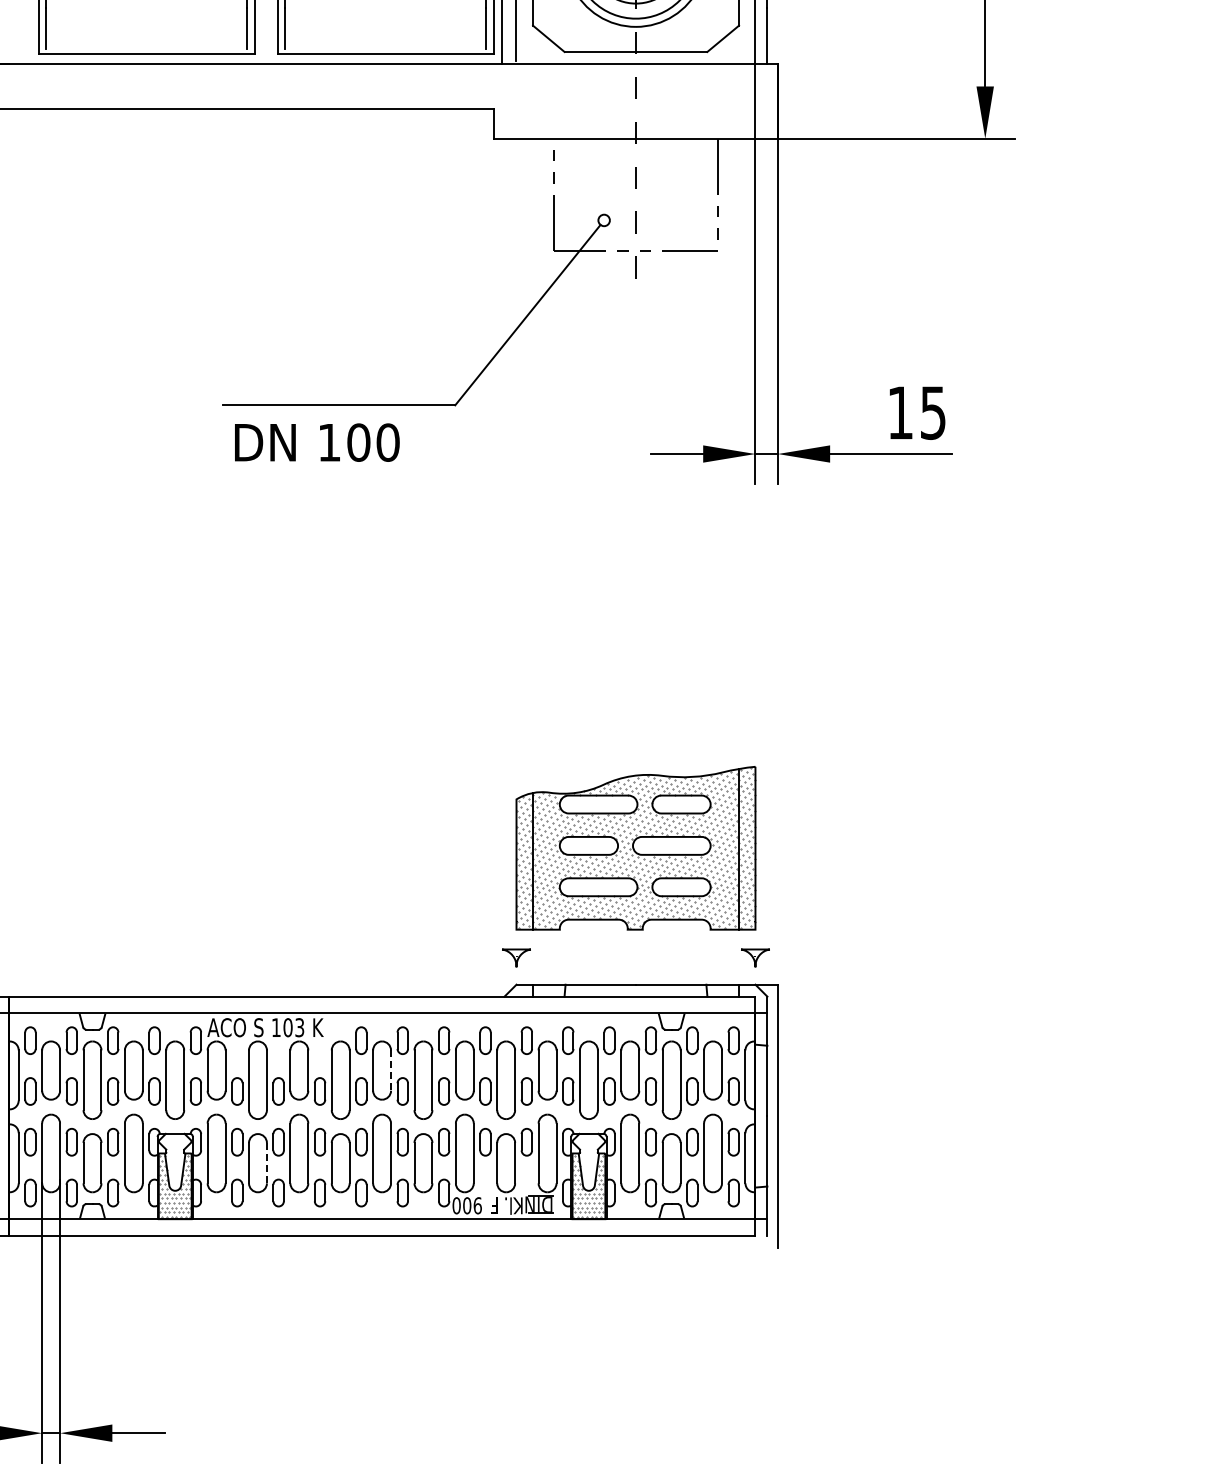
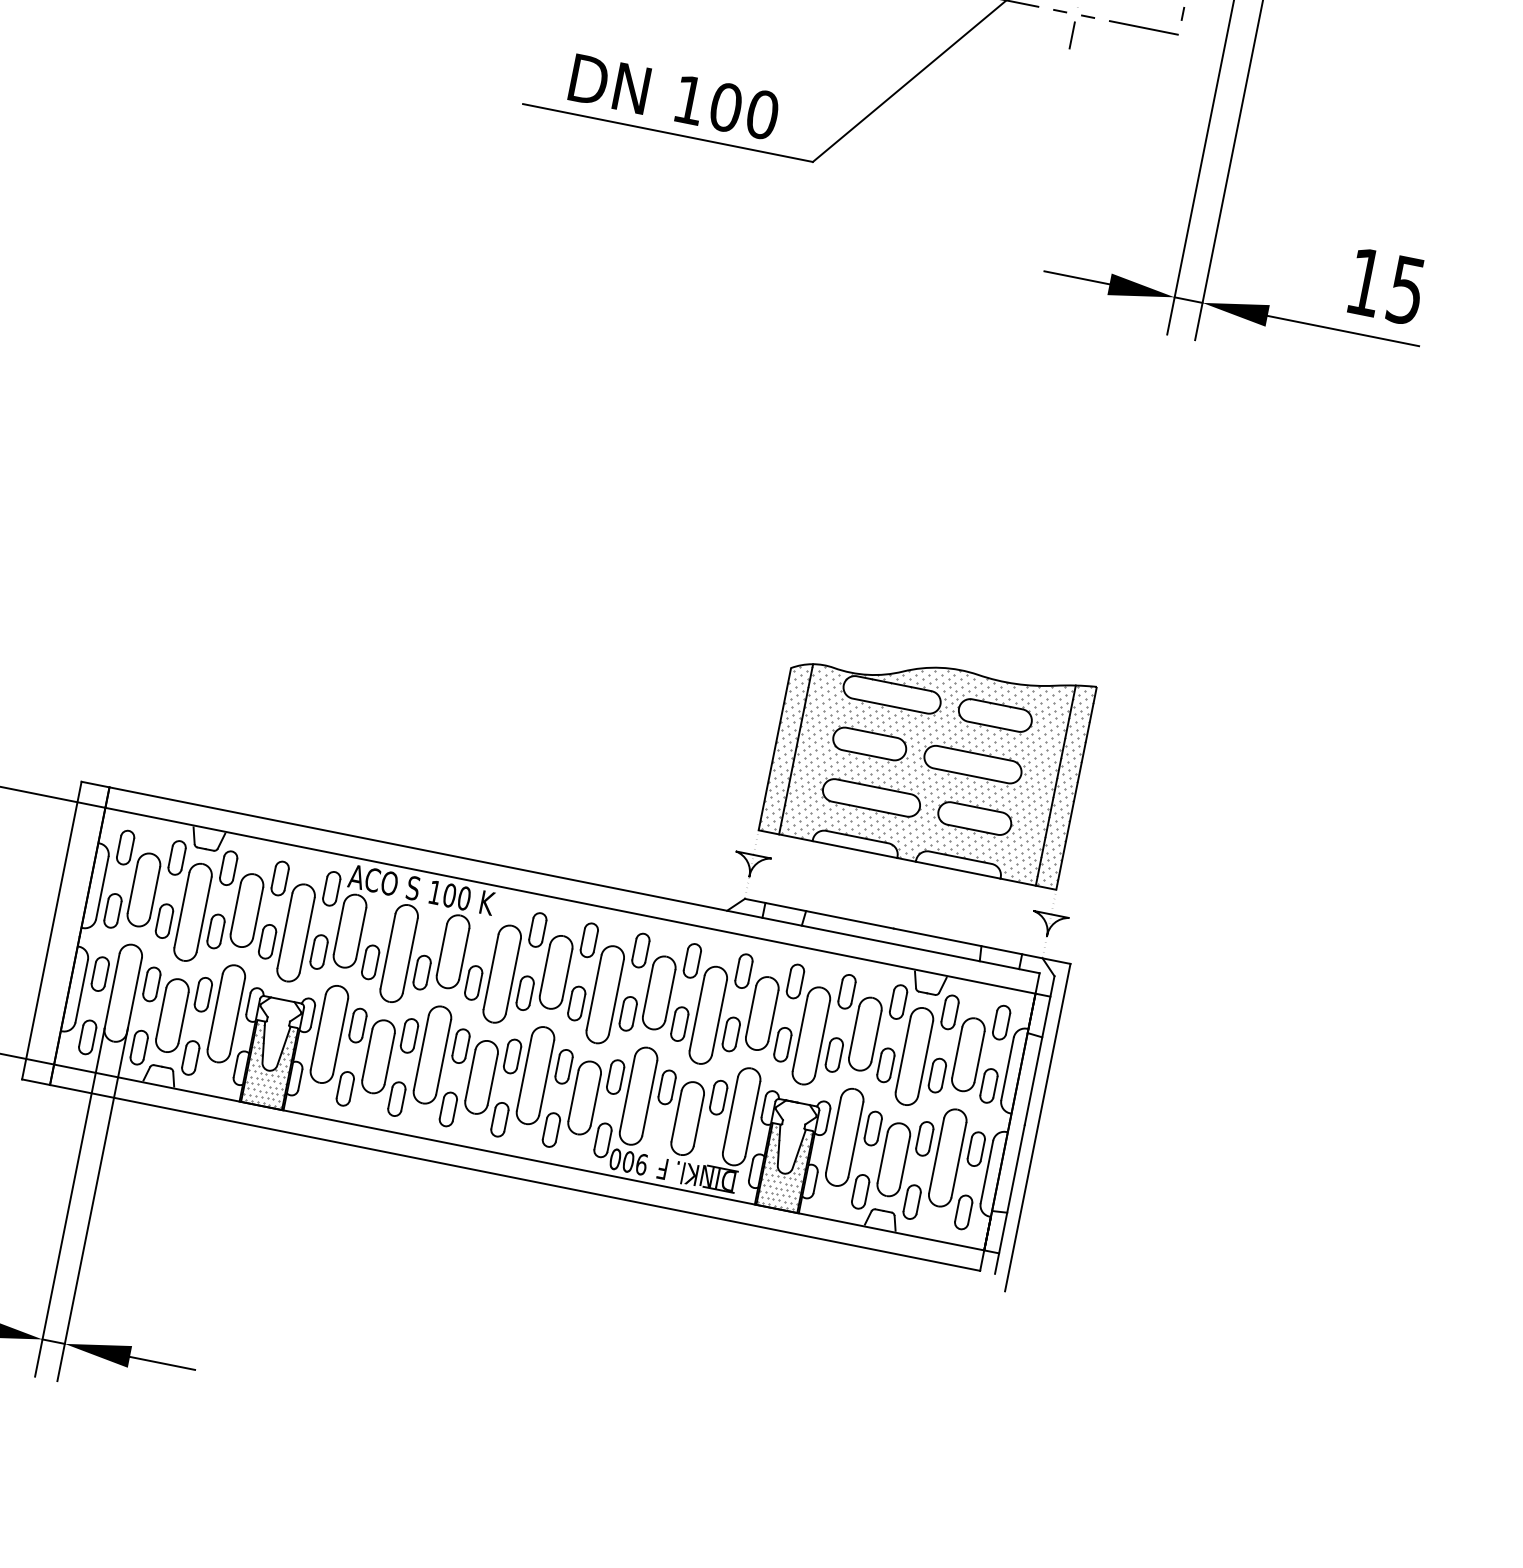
text: (317, 442) -> (674, 96), moved
line: (593, 929) -> (854, 849), added
line: (676, 929) -> (957, 869), added
text: (299, 1027) -> (464, 898), 103 -> 100
line: (391, 1071) -> (567, 975), dashed -> solid
line: (266, 1162) -> (389, 1058), dashed -> solid

